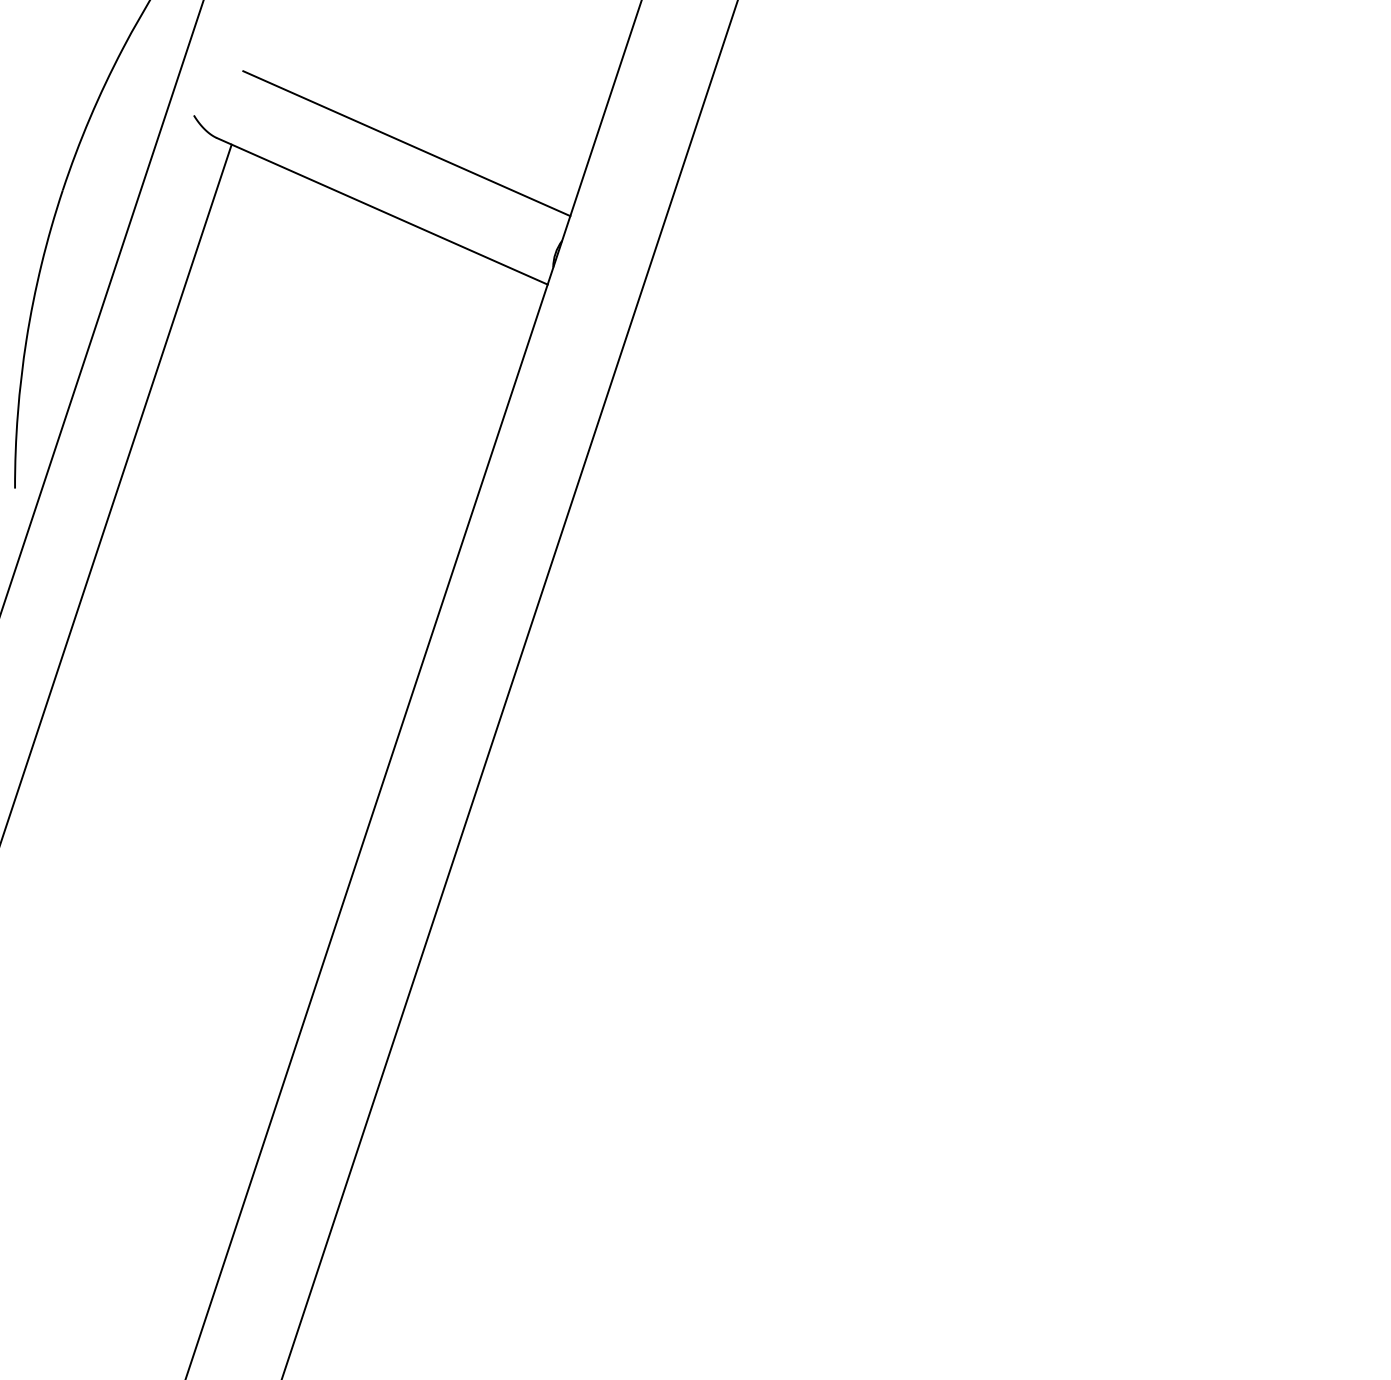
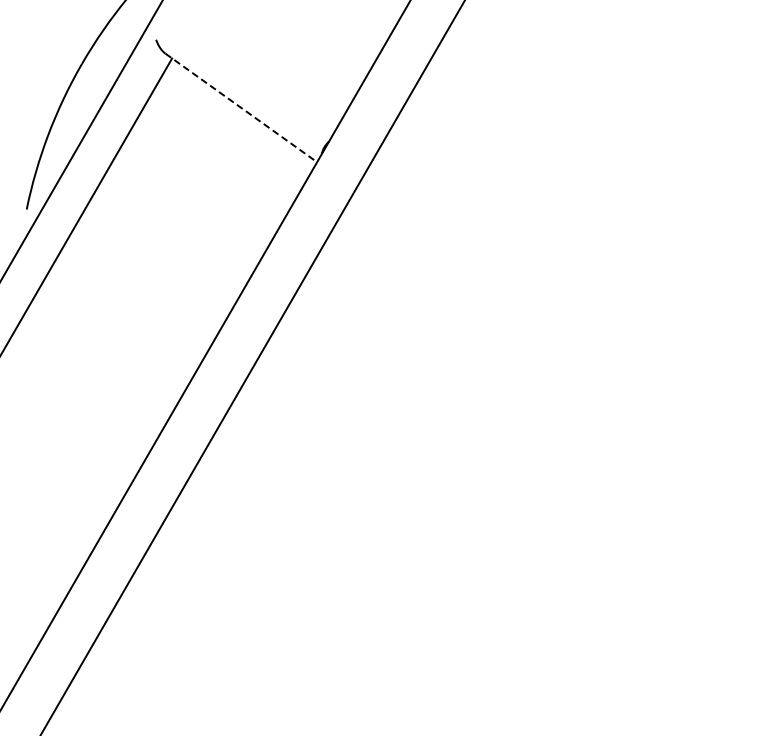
line: (406, 144) -> (260, 76), removed
line: (382, 212) -> (241, 108), solid -> dashed

